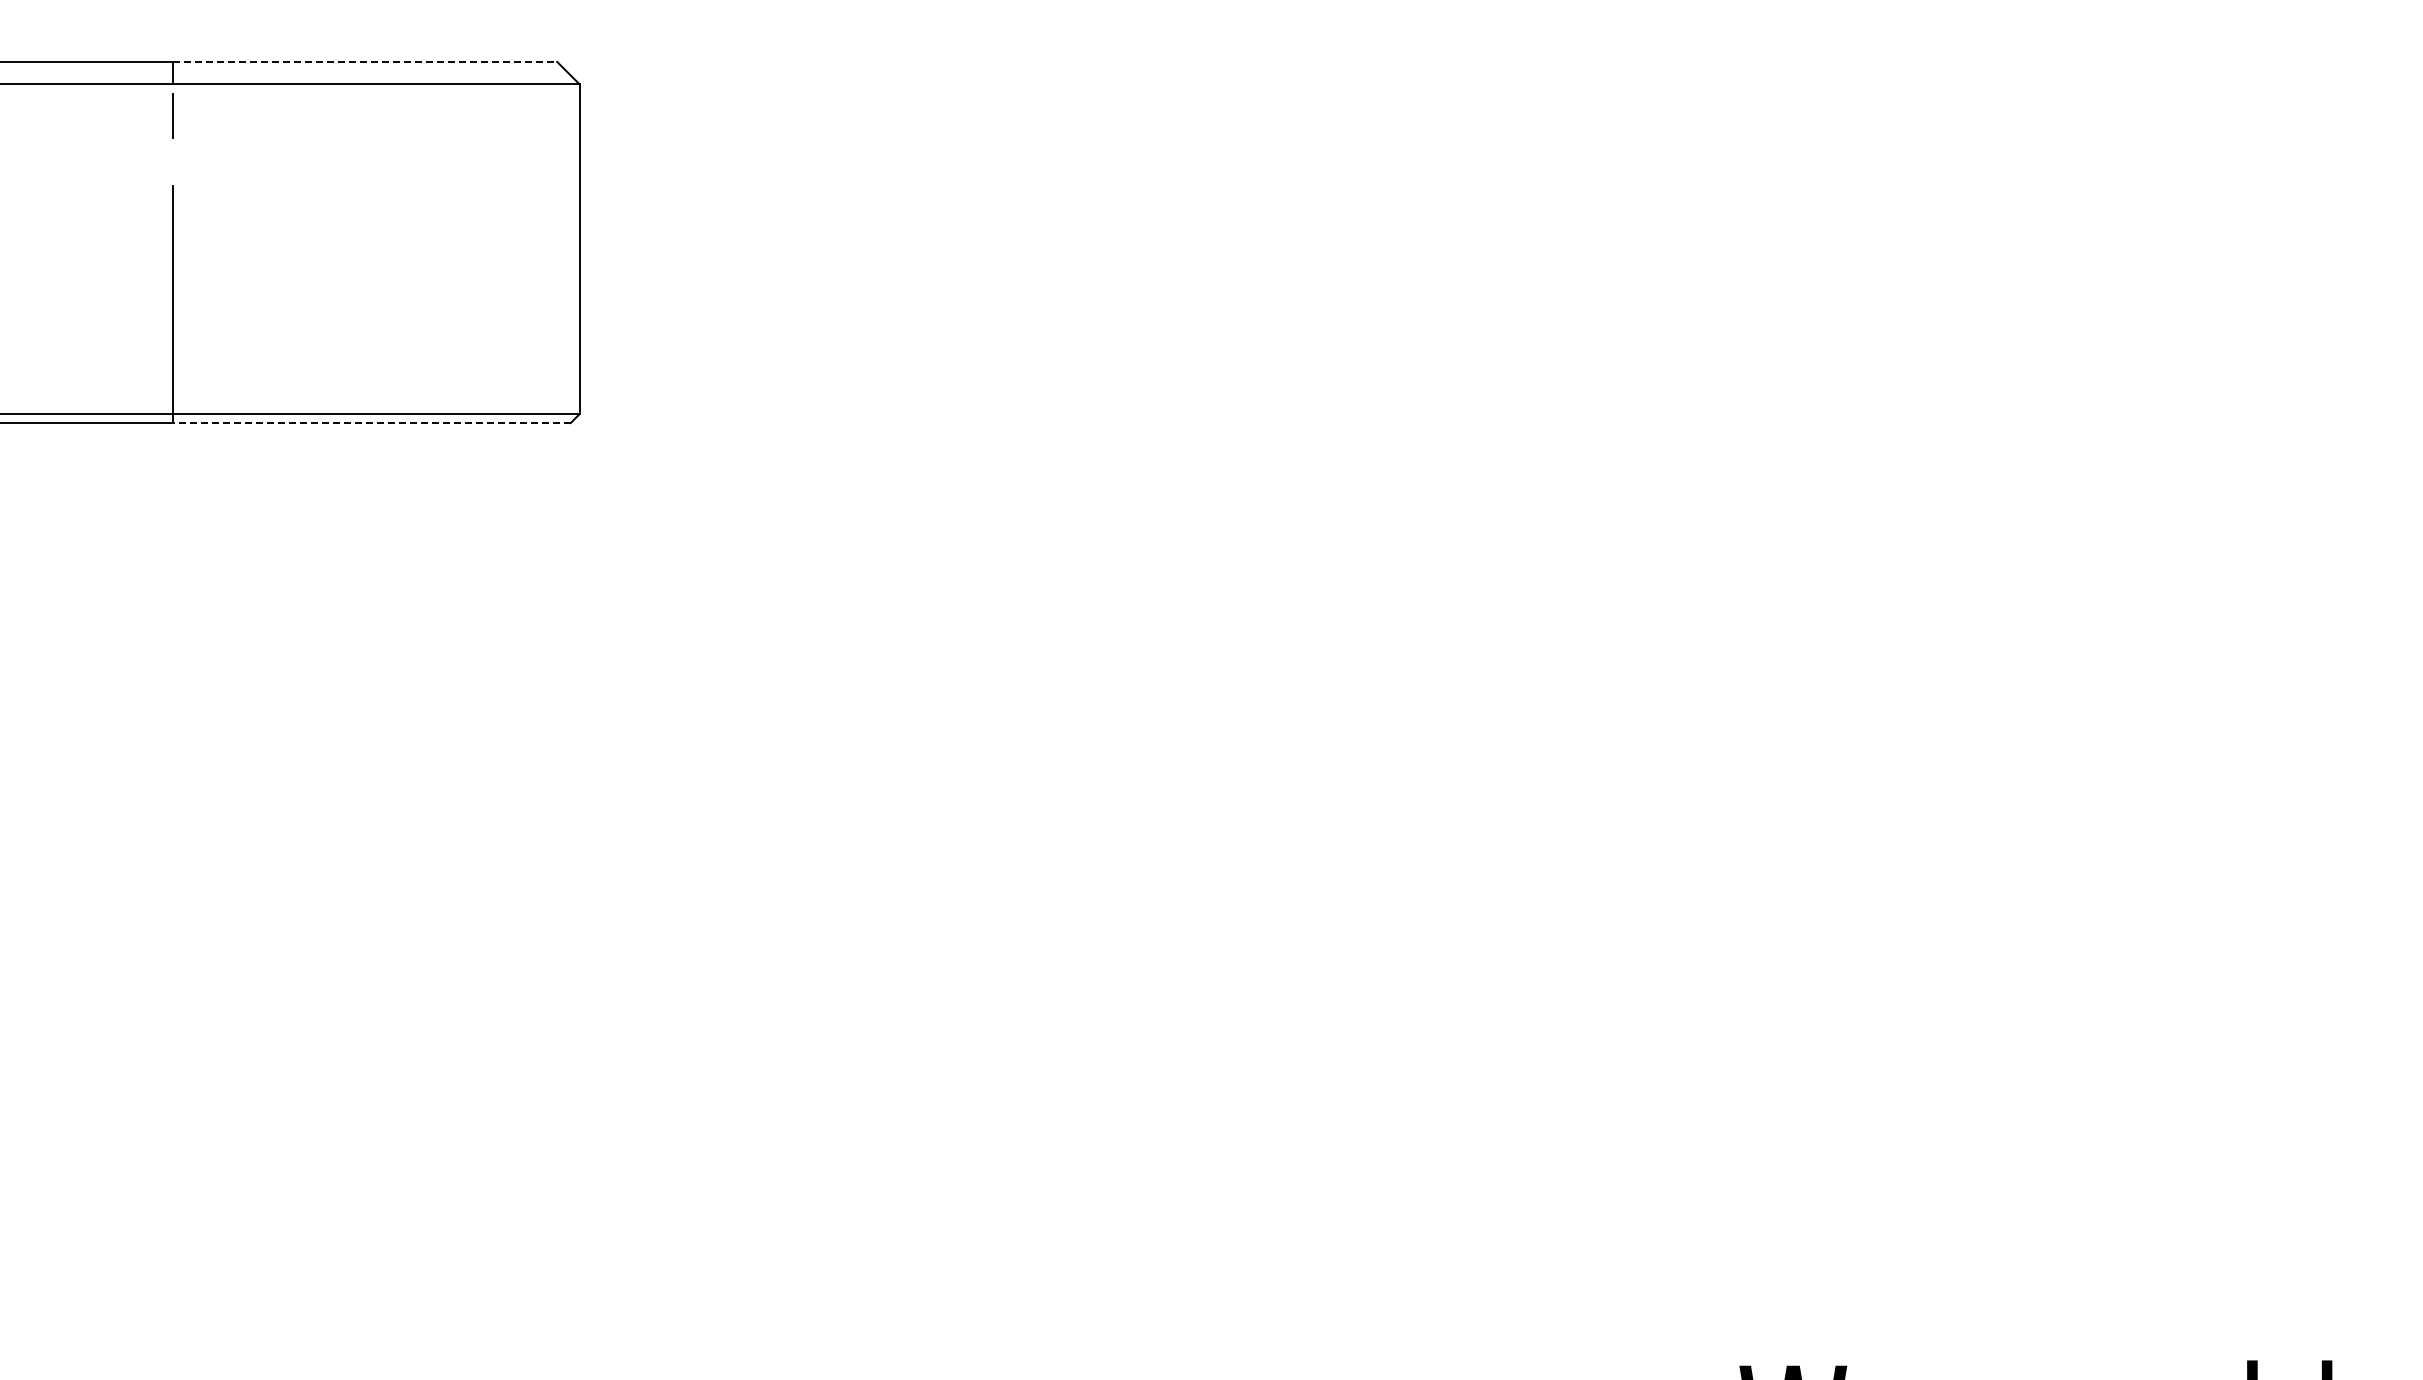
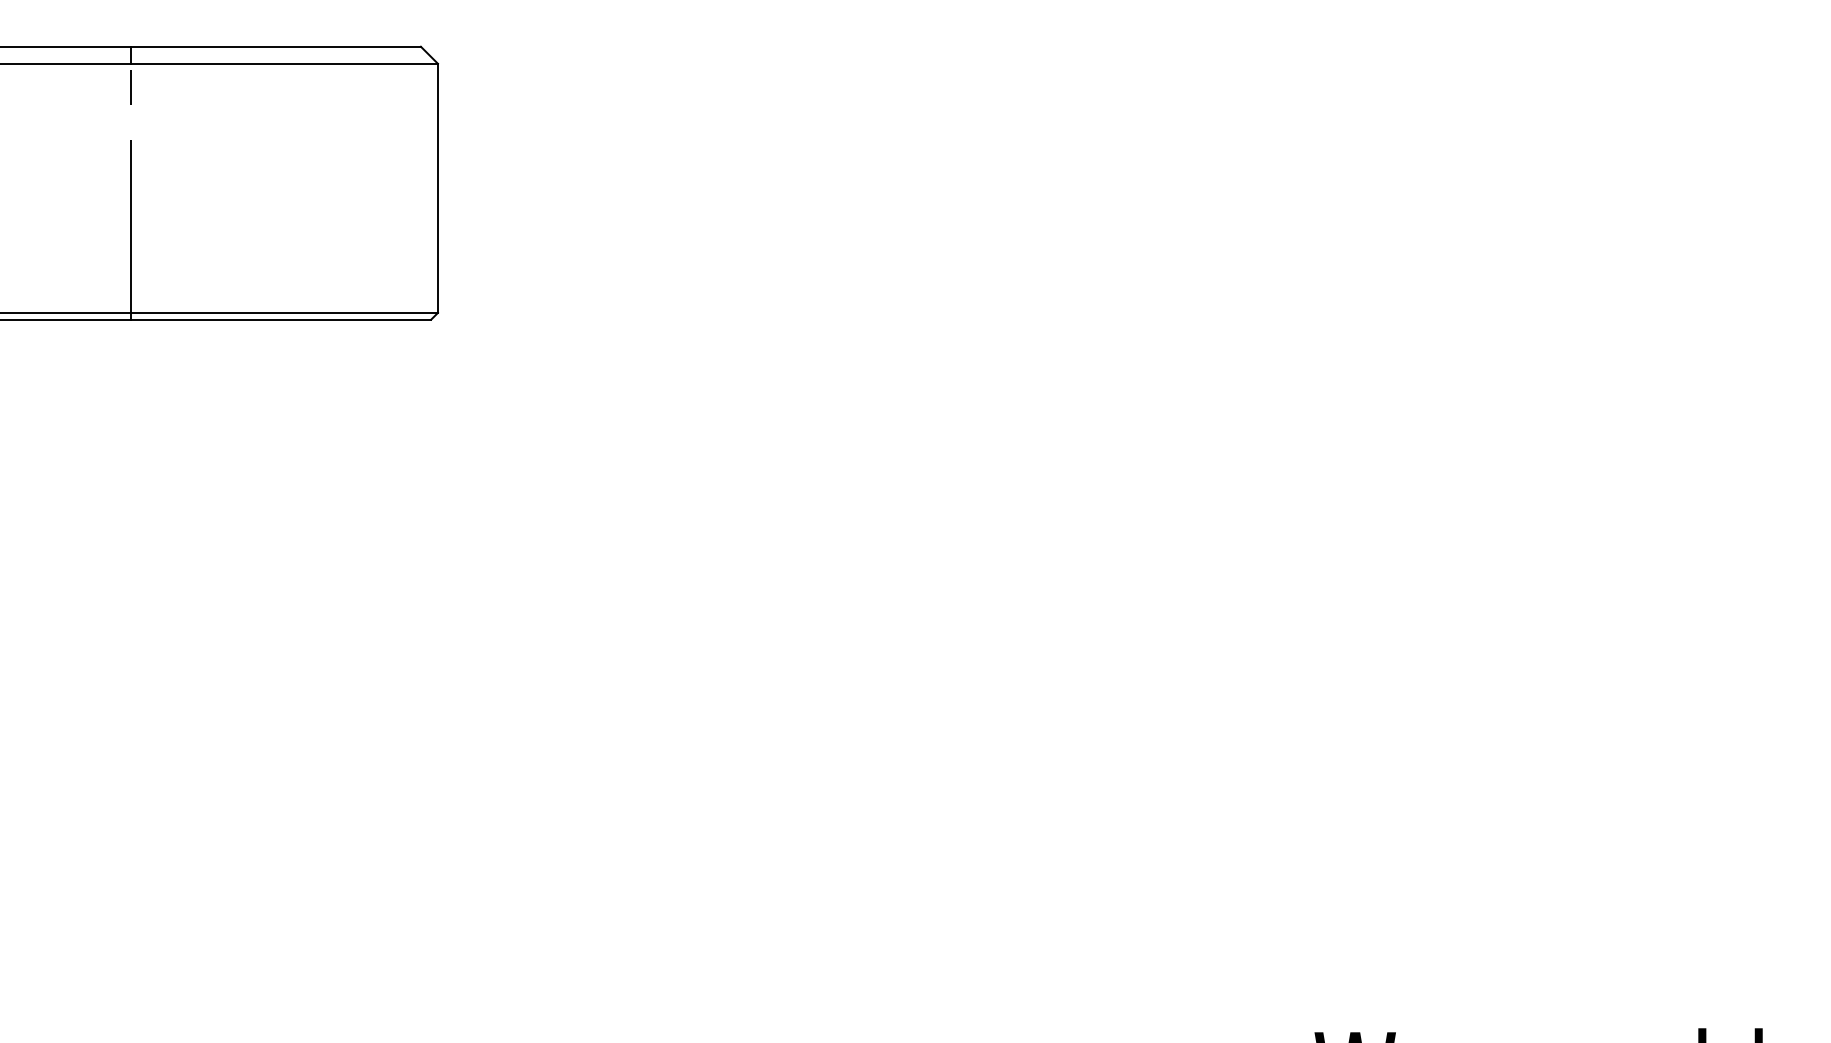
line: (365, 61) -> (276, 46), dashed -> solid
line: (372, 423) -> (281, 320), dashed -> solid

